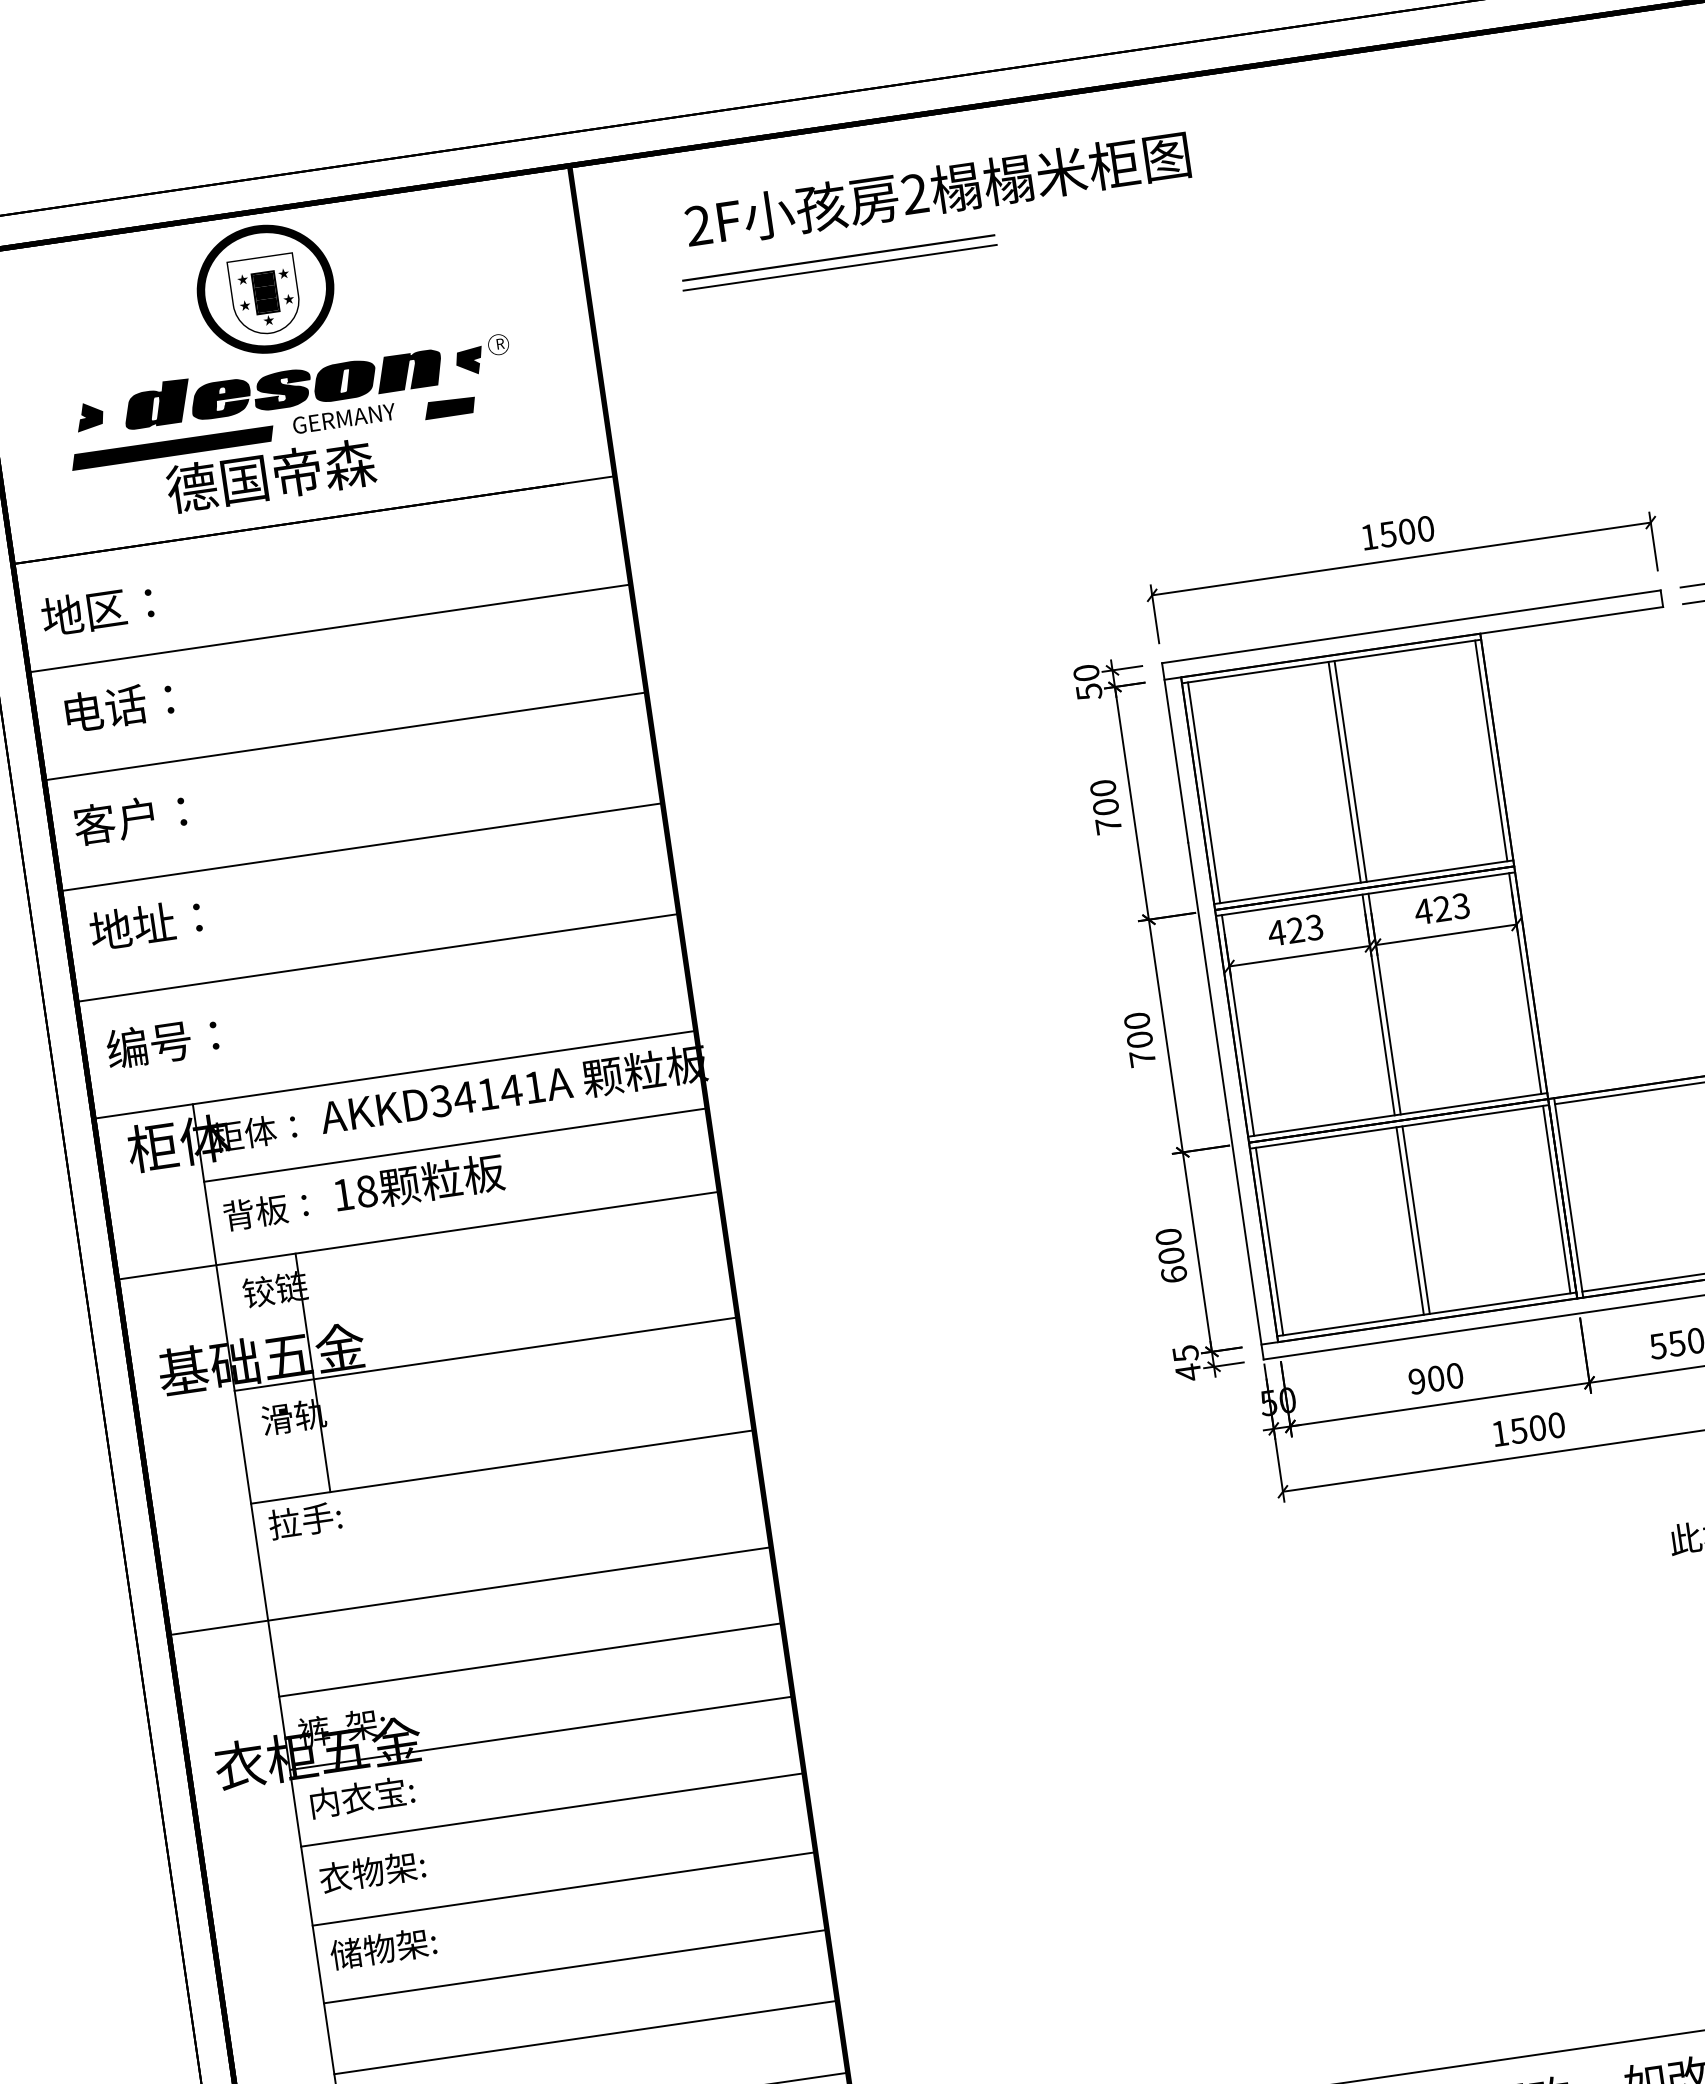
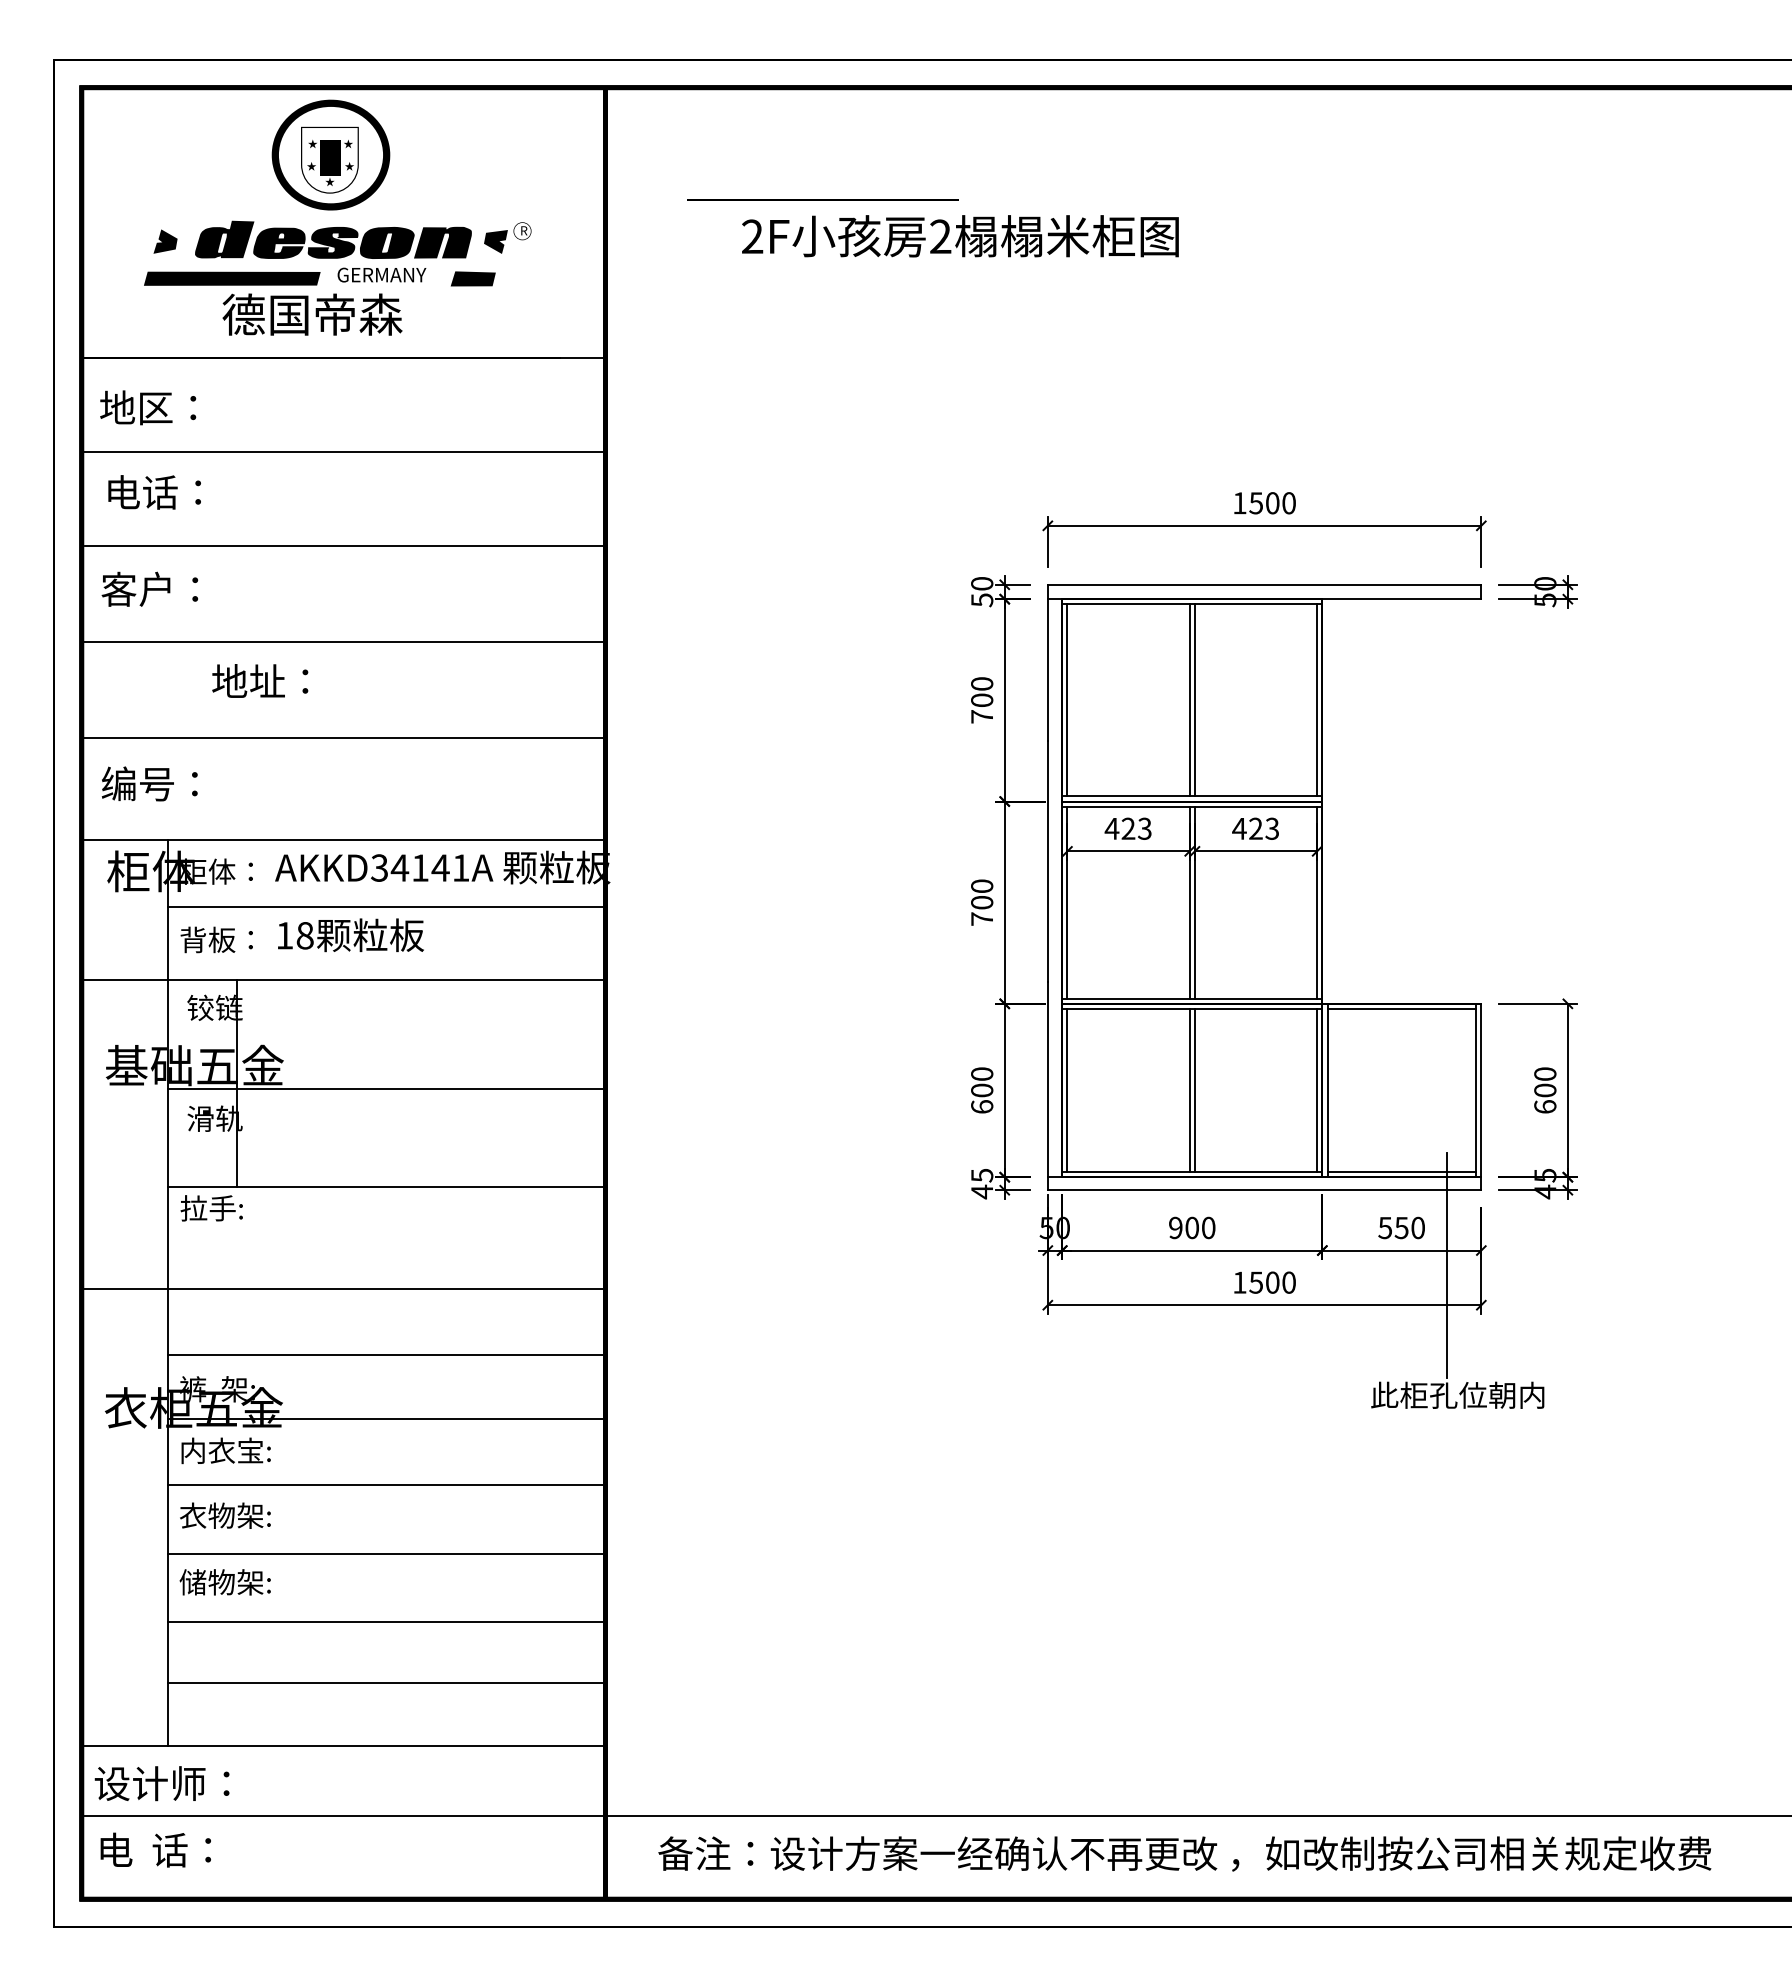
text: (937, 190) -> (960, 236), moved
line: (839, 268) -> (822, 208), removed
text: (146, 923) -> (260, 680), moved

